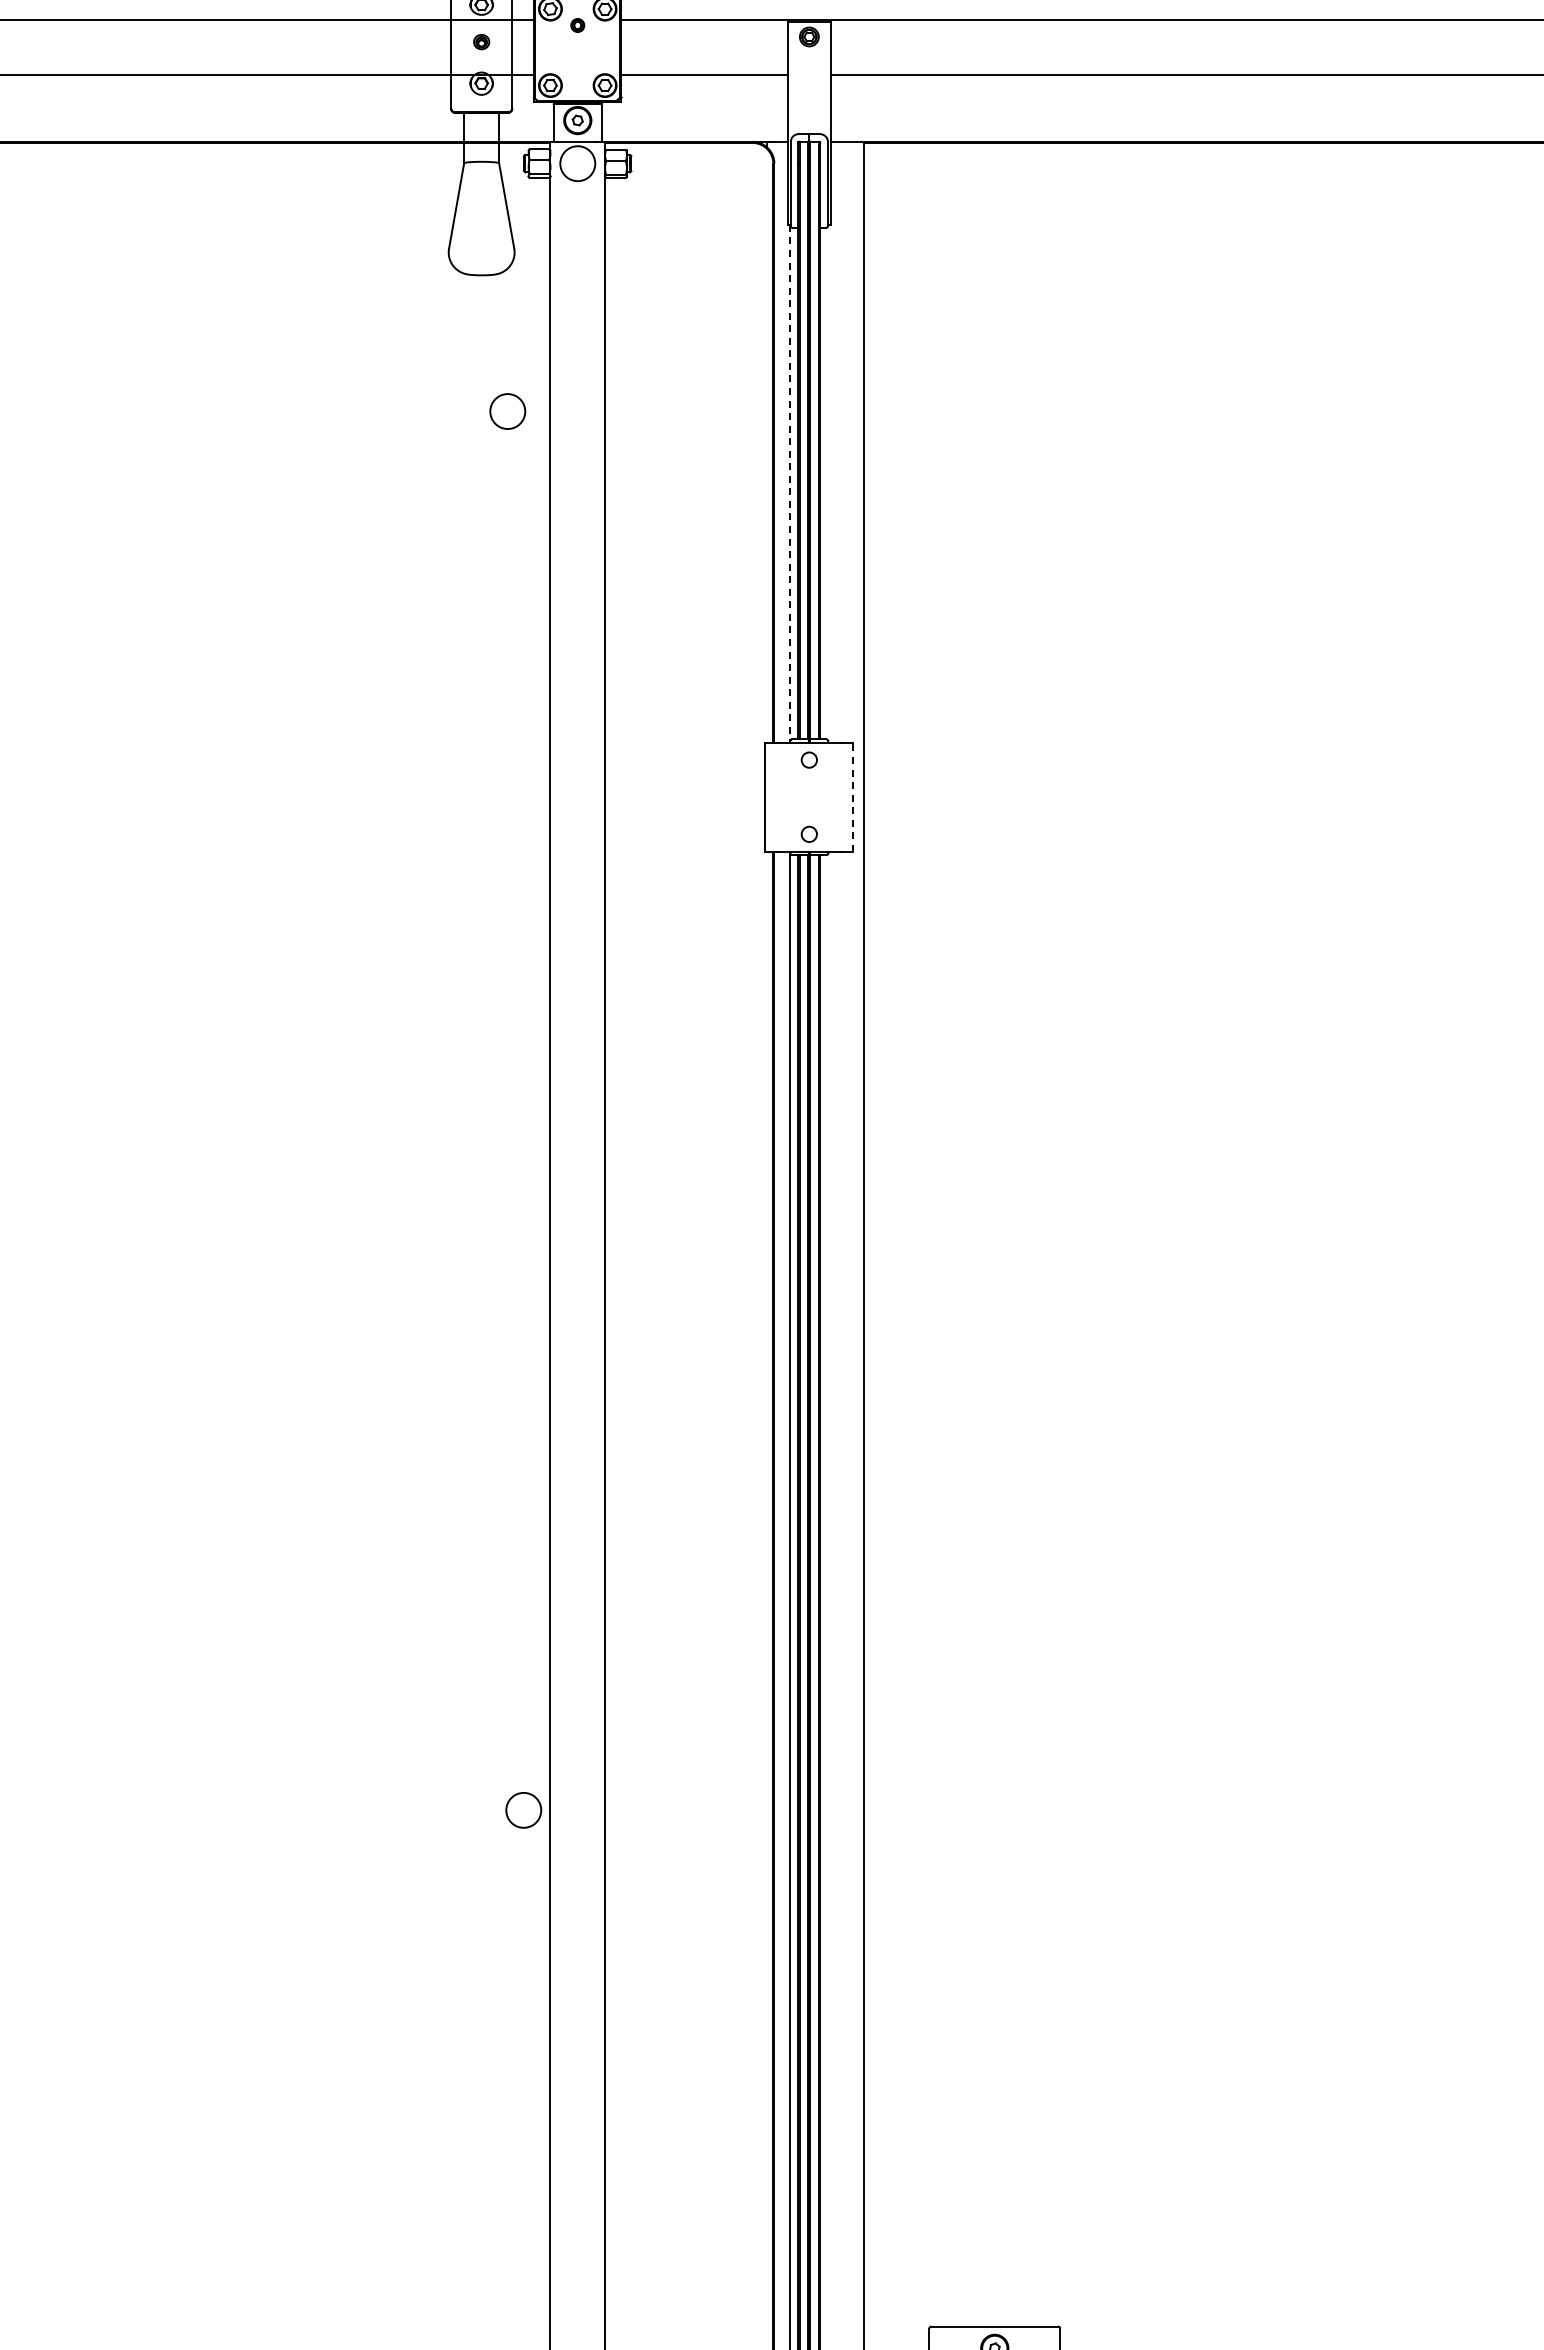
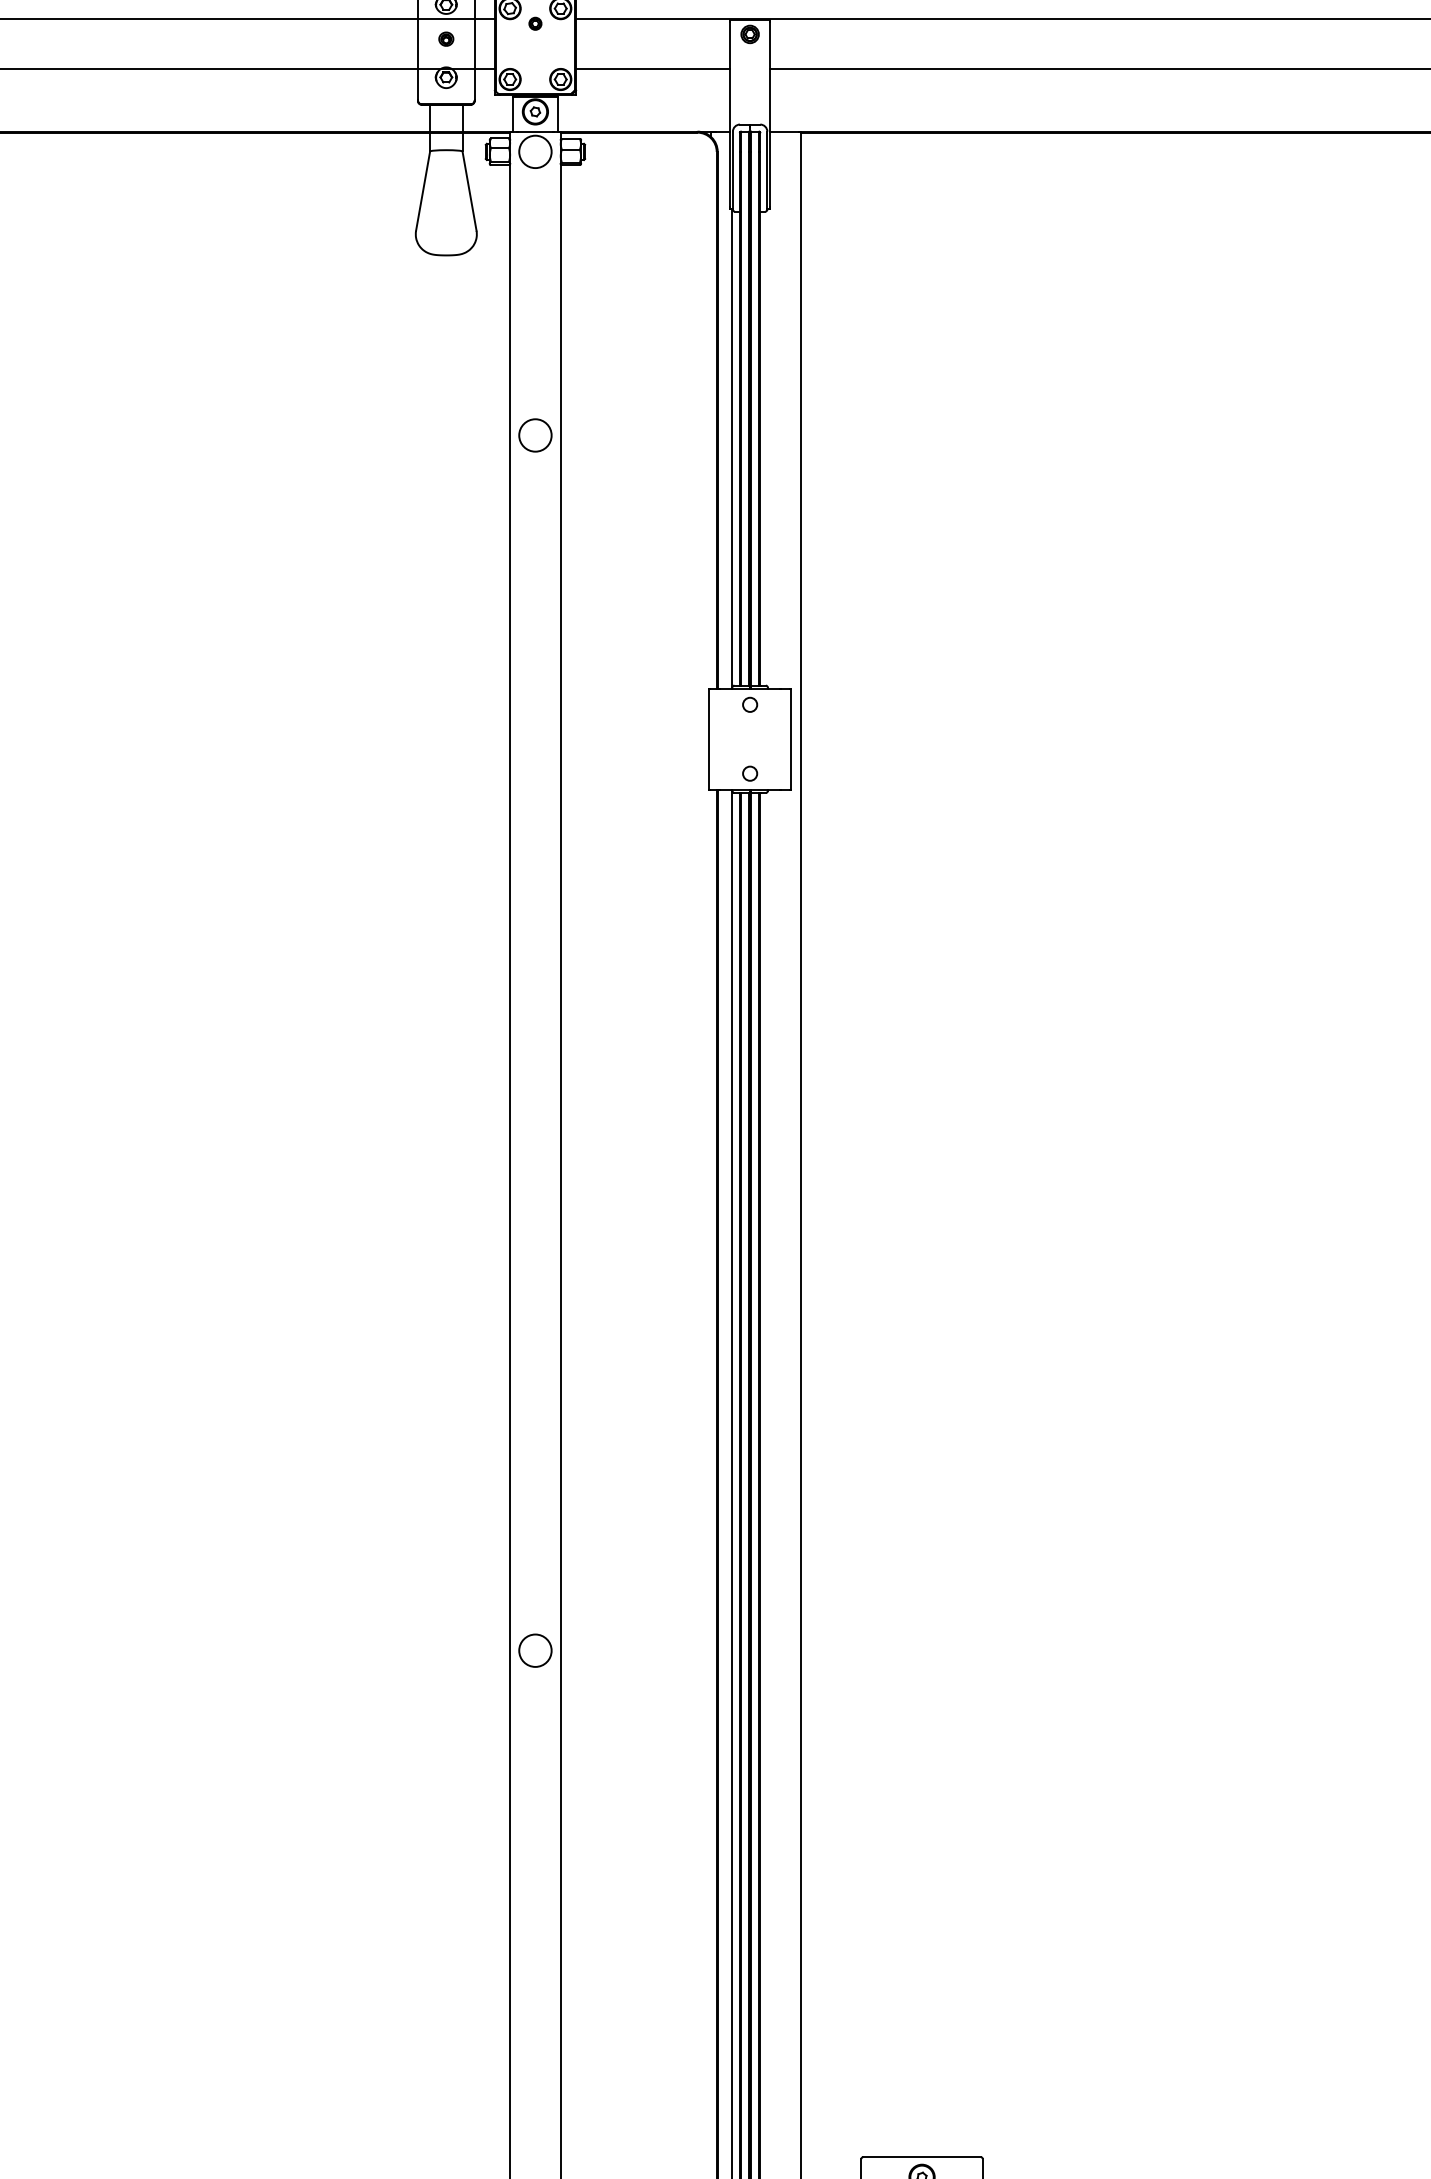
circle: (507, 411) -> (535, 435), moved
line: (789, 483) -> (731, 448), dashed -> solid
line: (853, 797) -> (791, 739), dashed -> solid
circle: (523, 1810) -> (535, 1650), moved

